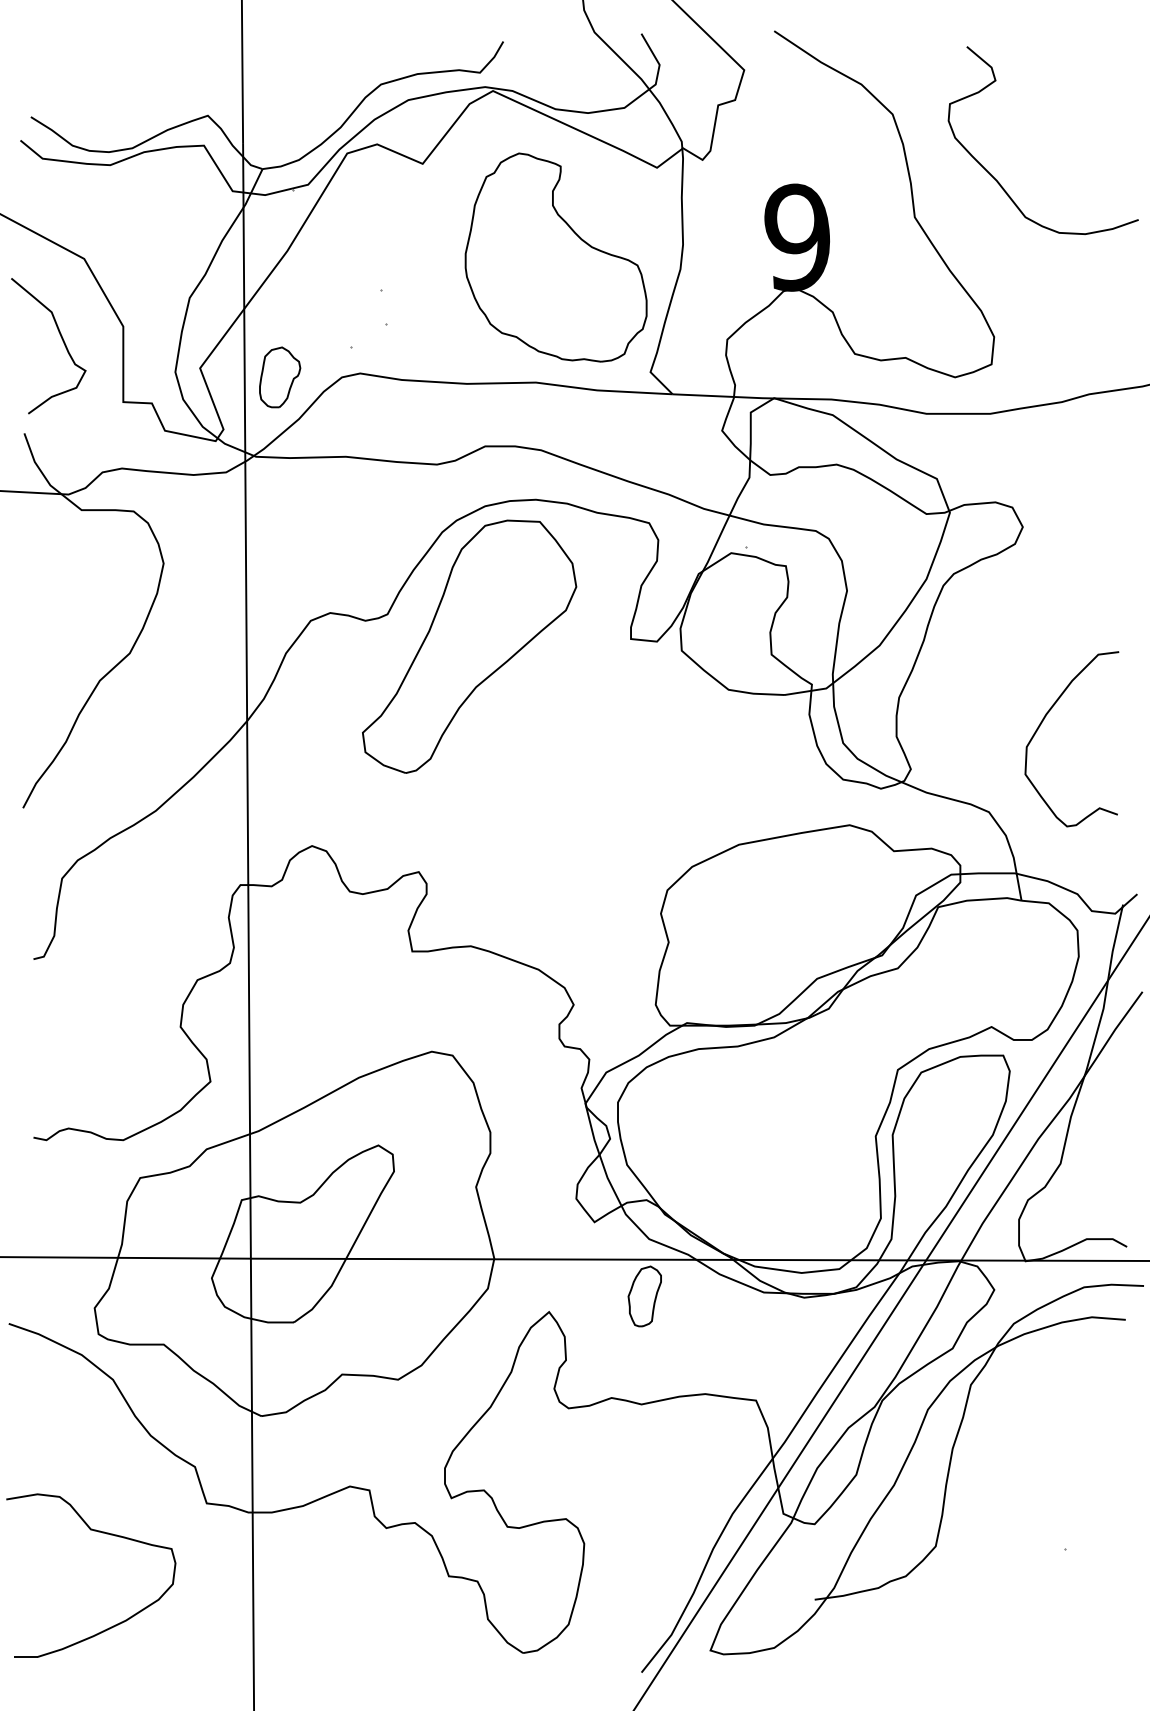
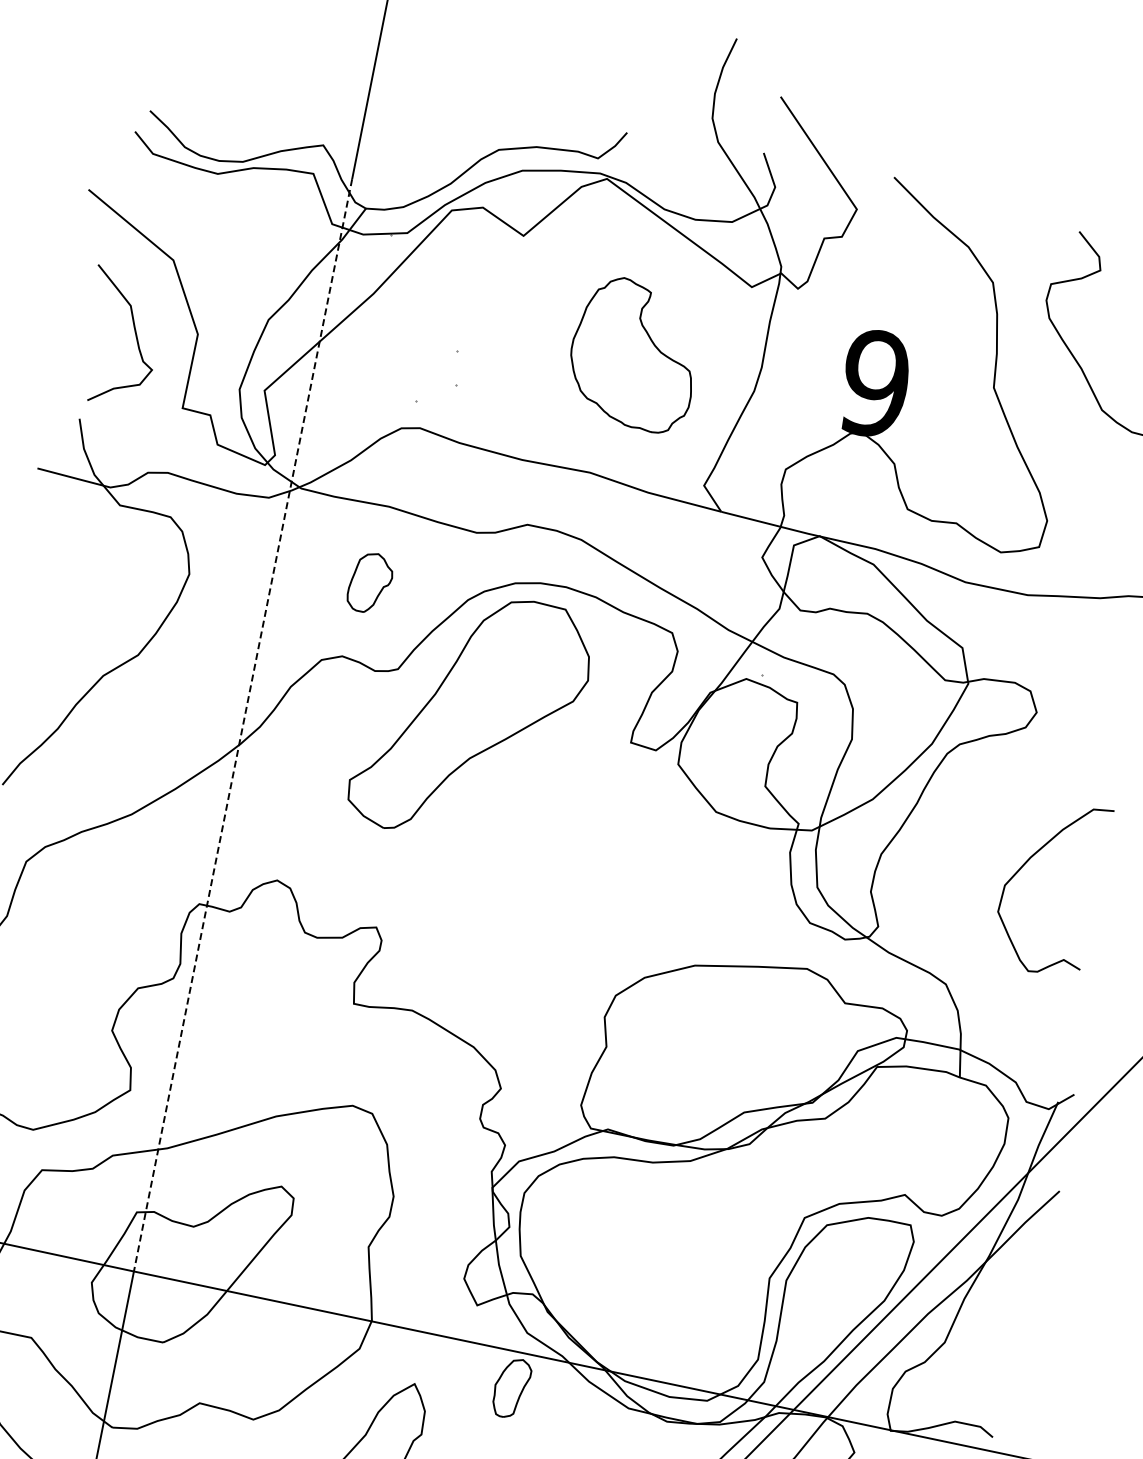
part: (555, 257) -> (634, 354), size x0.7
part: (280, 377) -> (370, 583), moved
line: (247, 700) -> (243, 725), solid -> dashed
curve: (1043, 721) -> (1026, 863), moved

